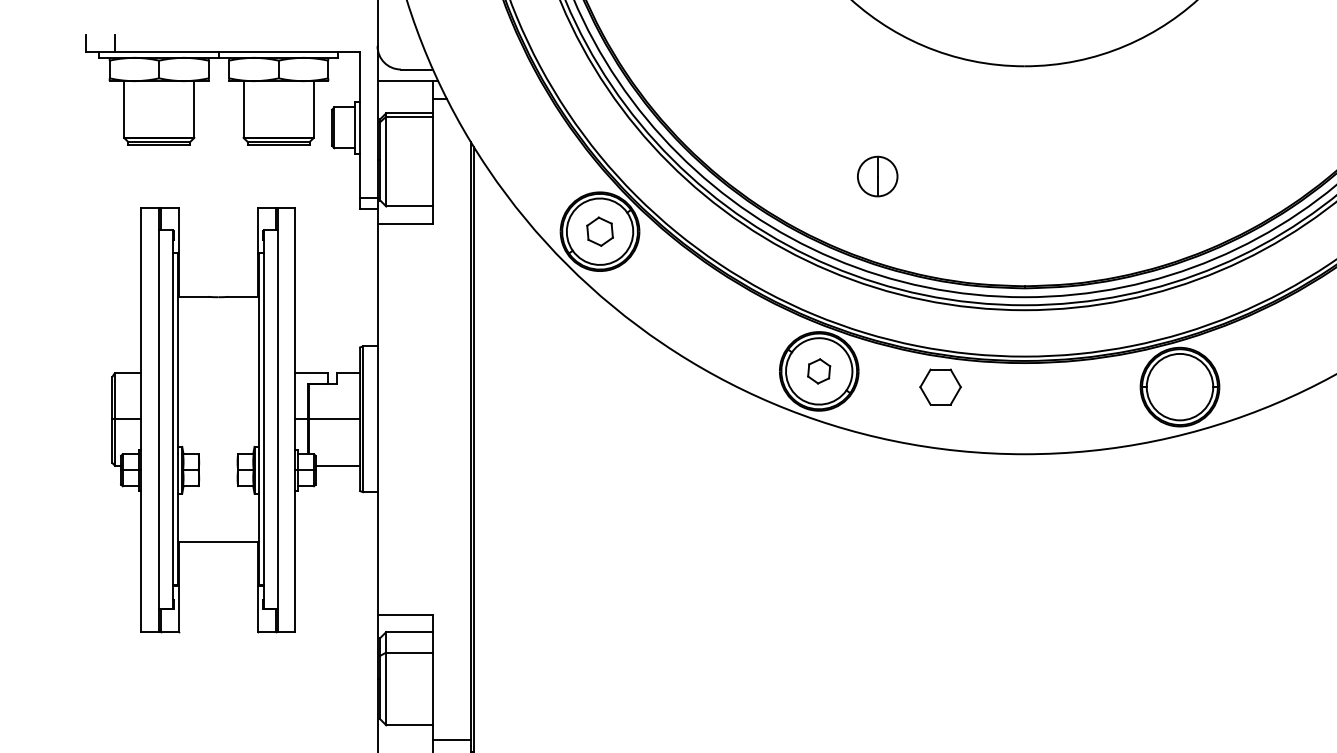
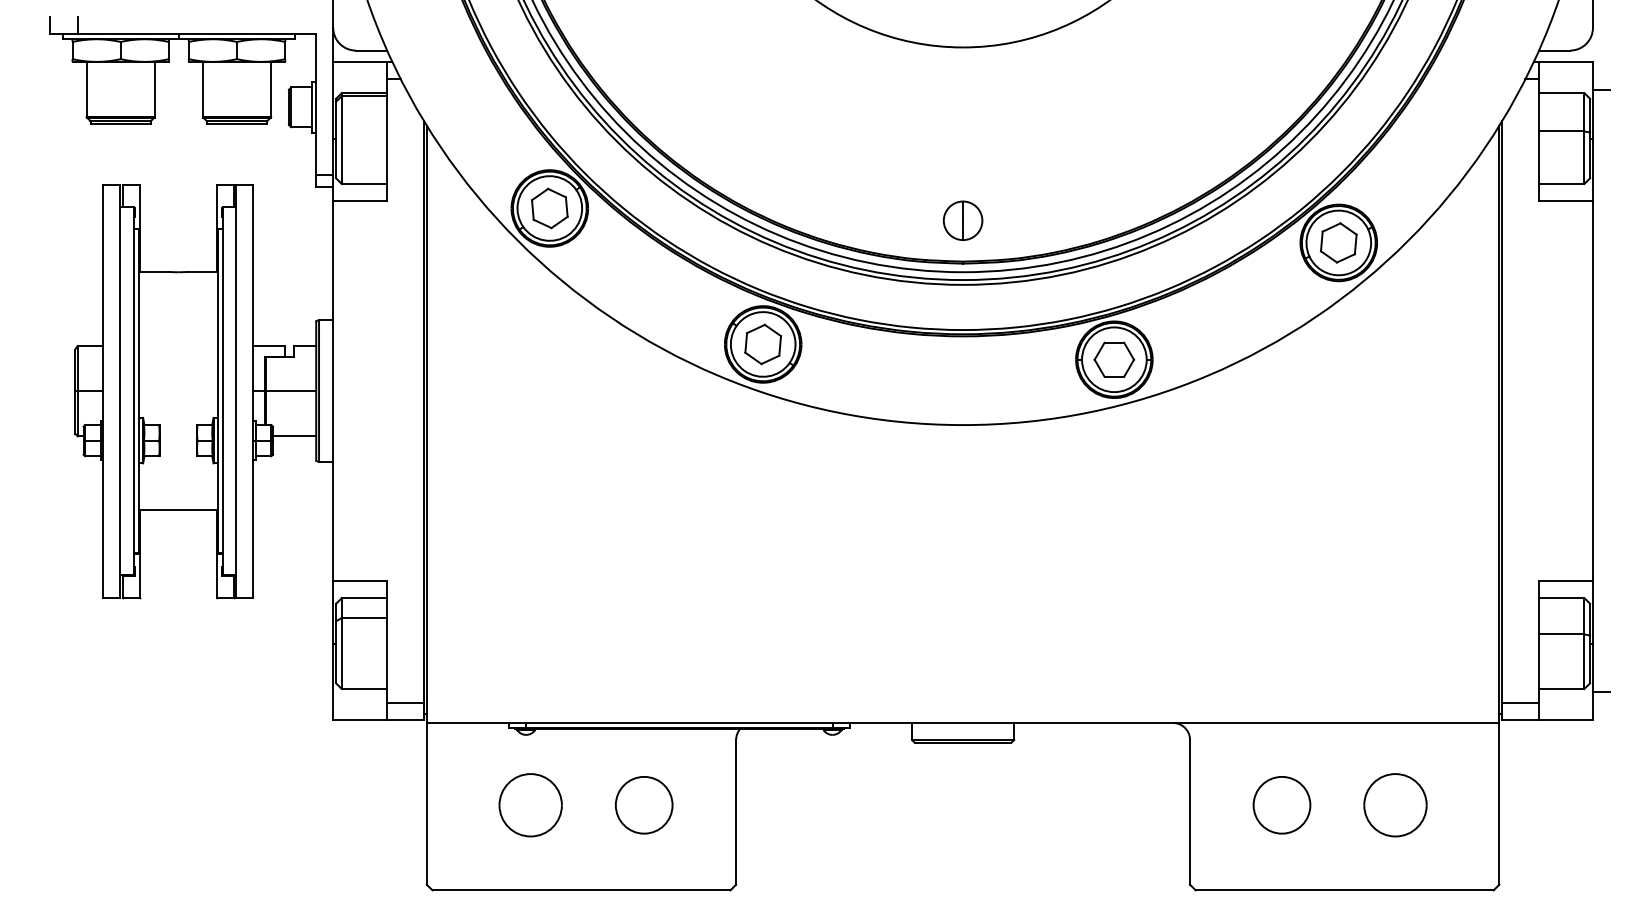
part: (877, 176) -> (962, 220), moved
part: (599, 231) -> (549, 208), size x1.43
part: (818, 371) -> (762, 344), size x1.67
part: (940, 386) -> (1114, 359), moved

